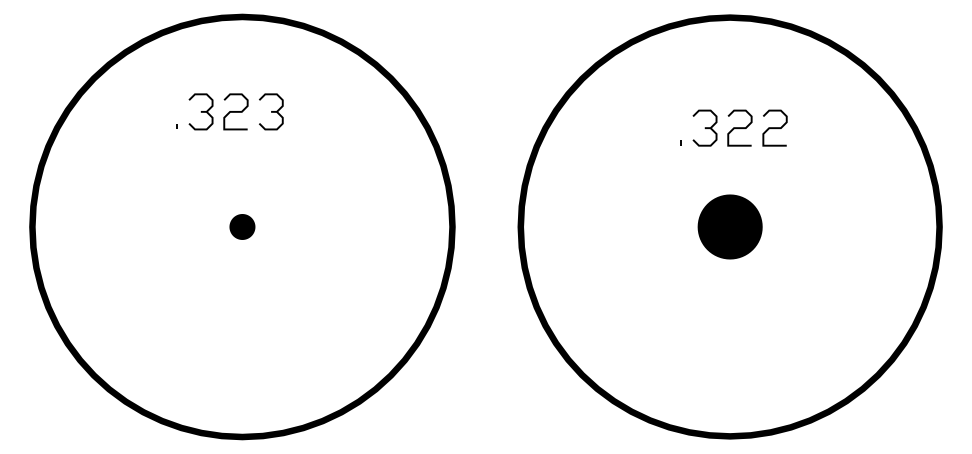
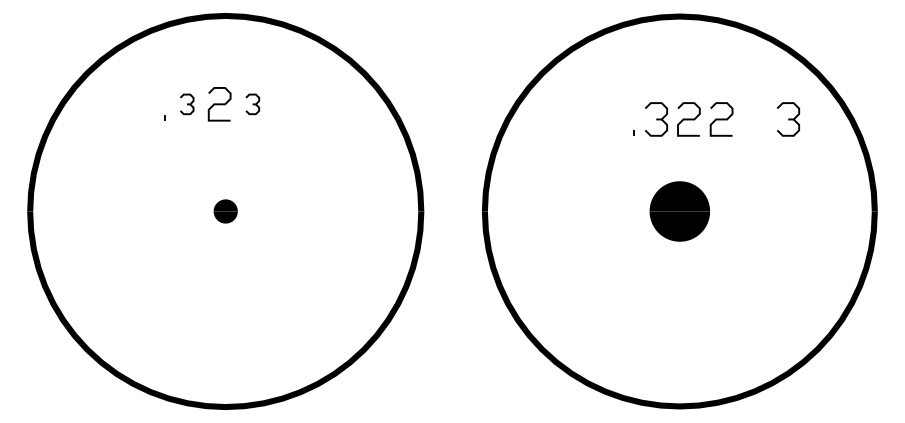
part: (200, 112) -> (186, 104), size x0.6
part: (271, 112) -> (252, 104), size x0.6
part: (846, 128) -> (788, 119), added

